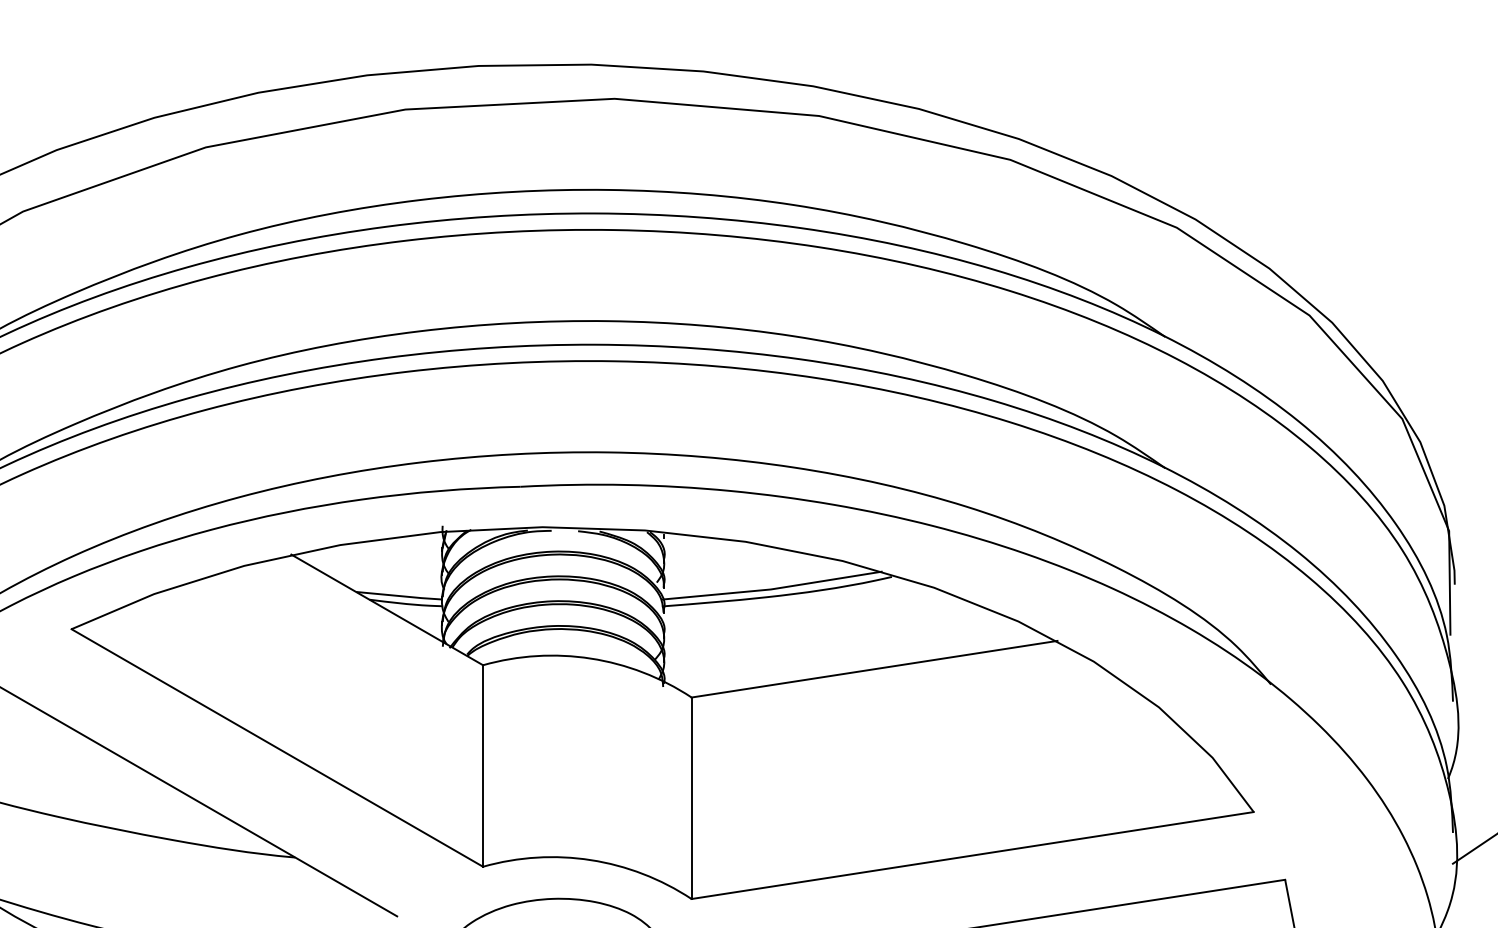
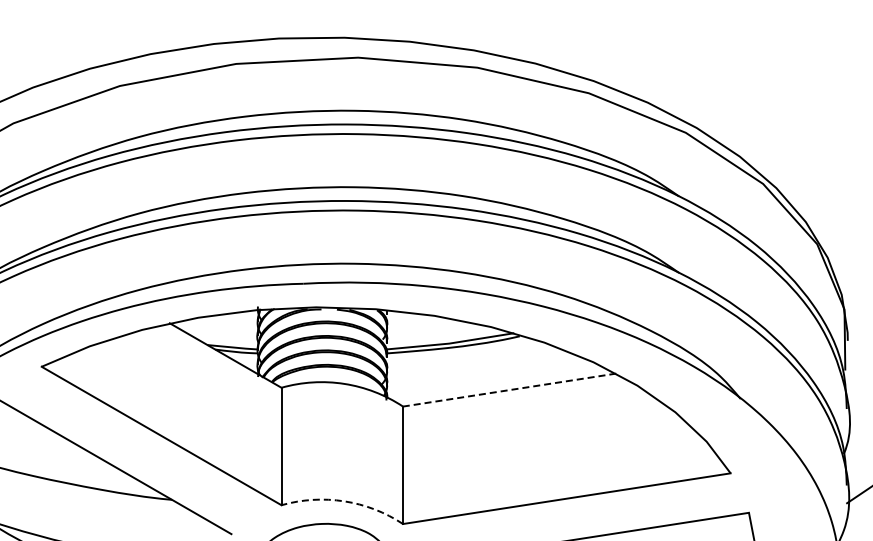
line: (874, 669) -> (509, 390), solid -> dashed
arc: (591, 860) -> (344, 501), solid -> dashed

